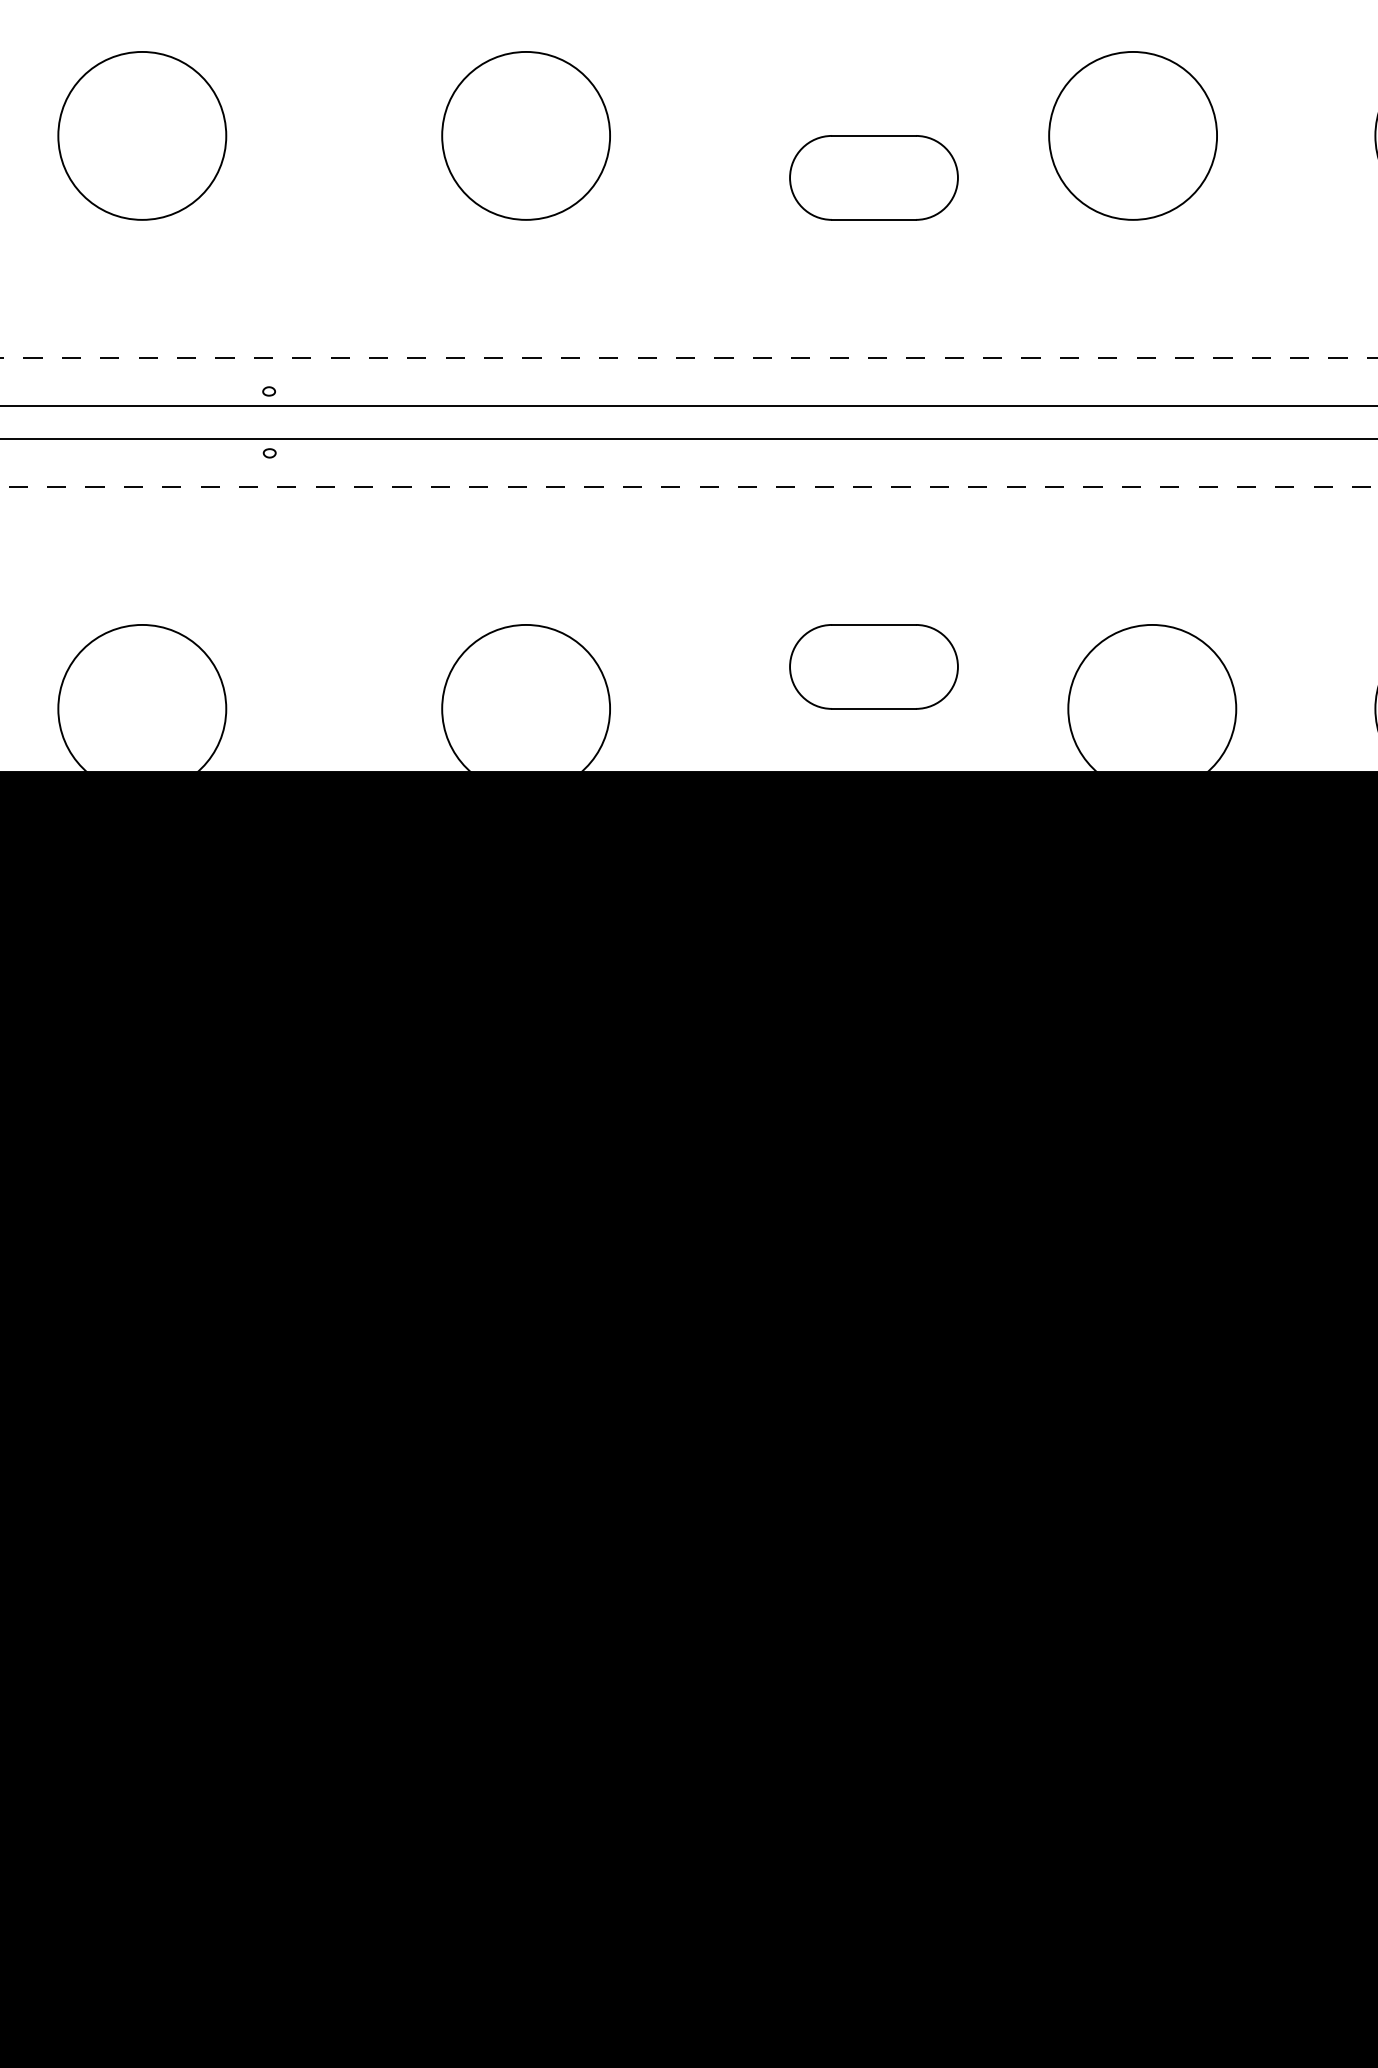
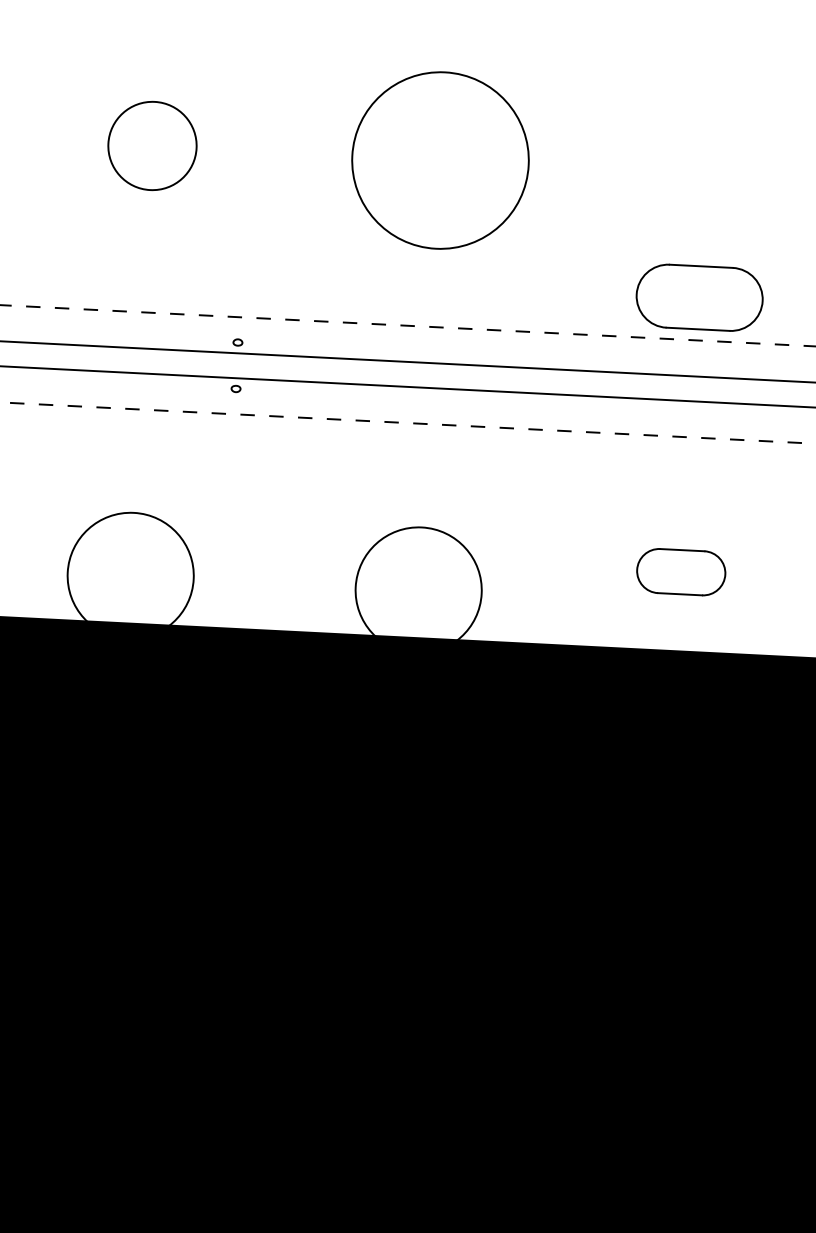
circle: (142, 135) -> (152, 145), size x0.7
circle: (525, 135) -> (440, 160), size x1.4
part: (873, 177) -> (699, 297), moved
part: (873, 666) -> (680, 571), size x0.7

